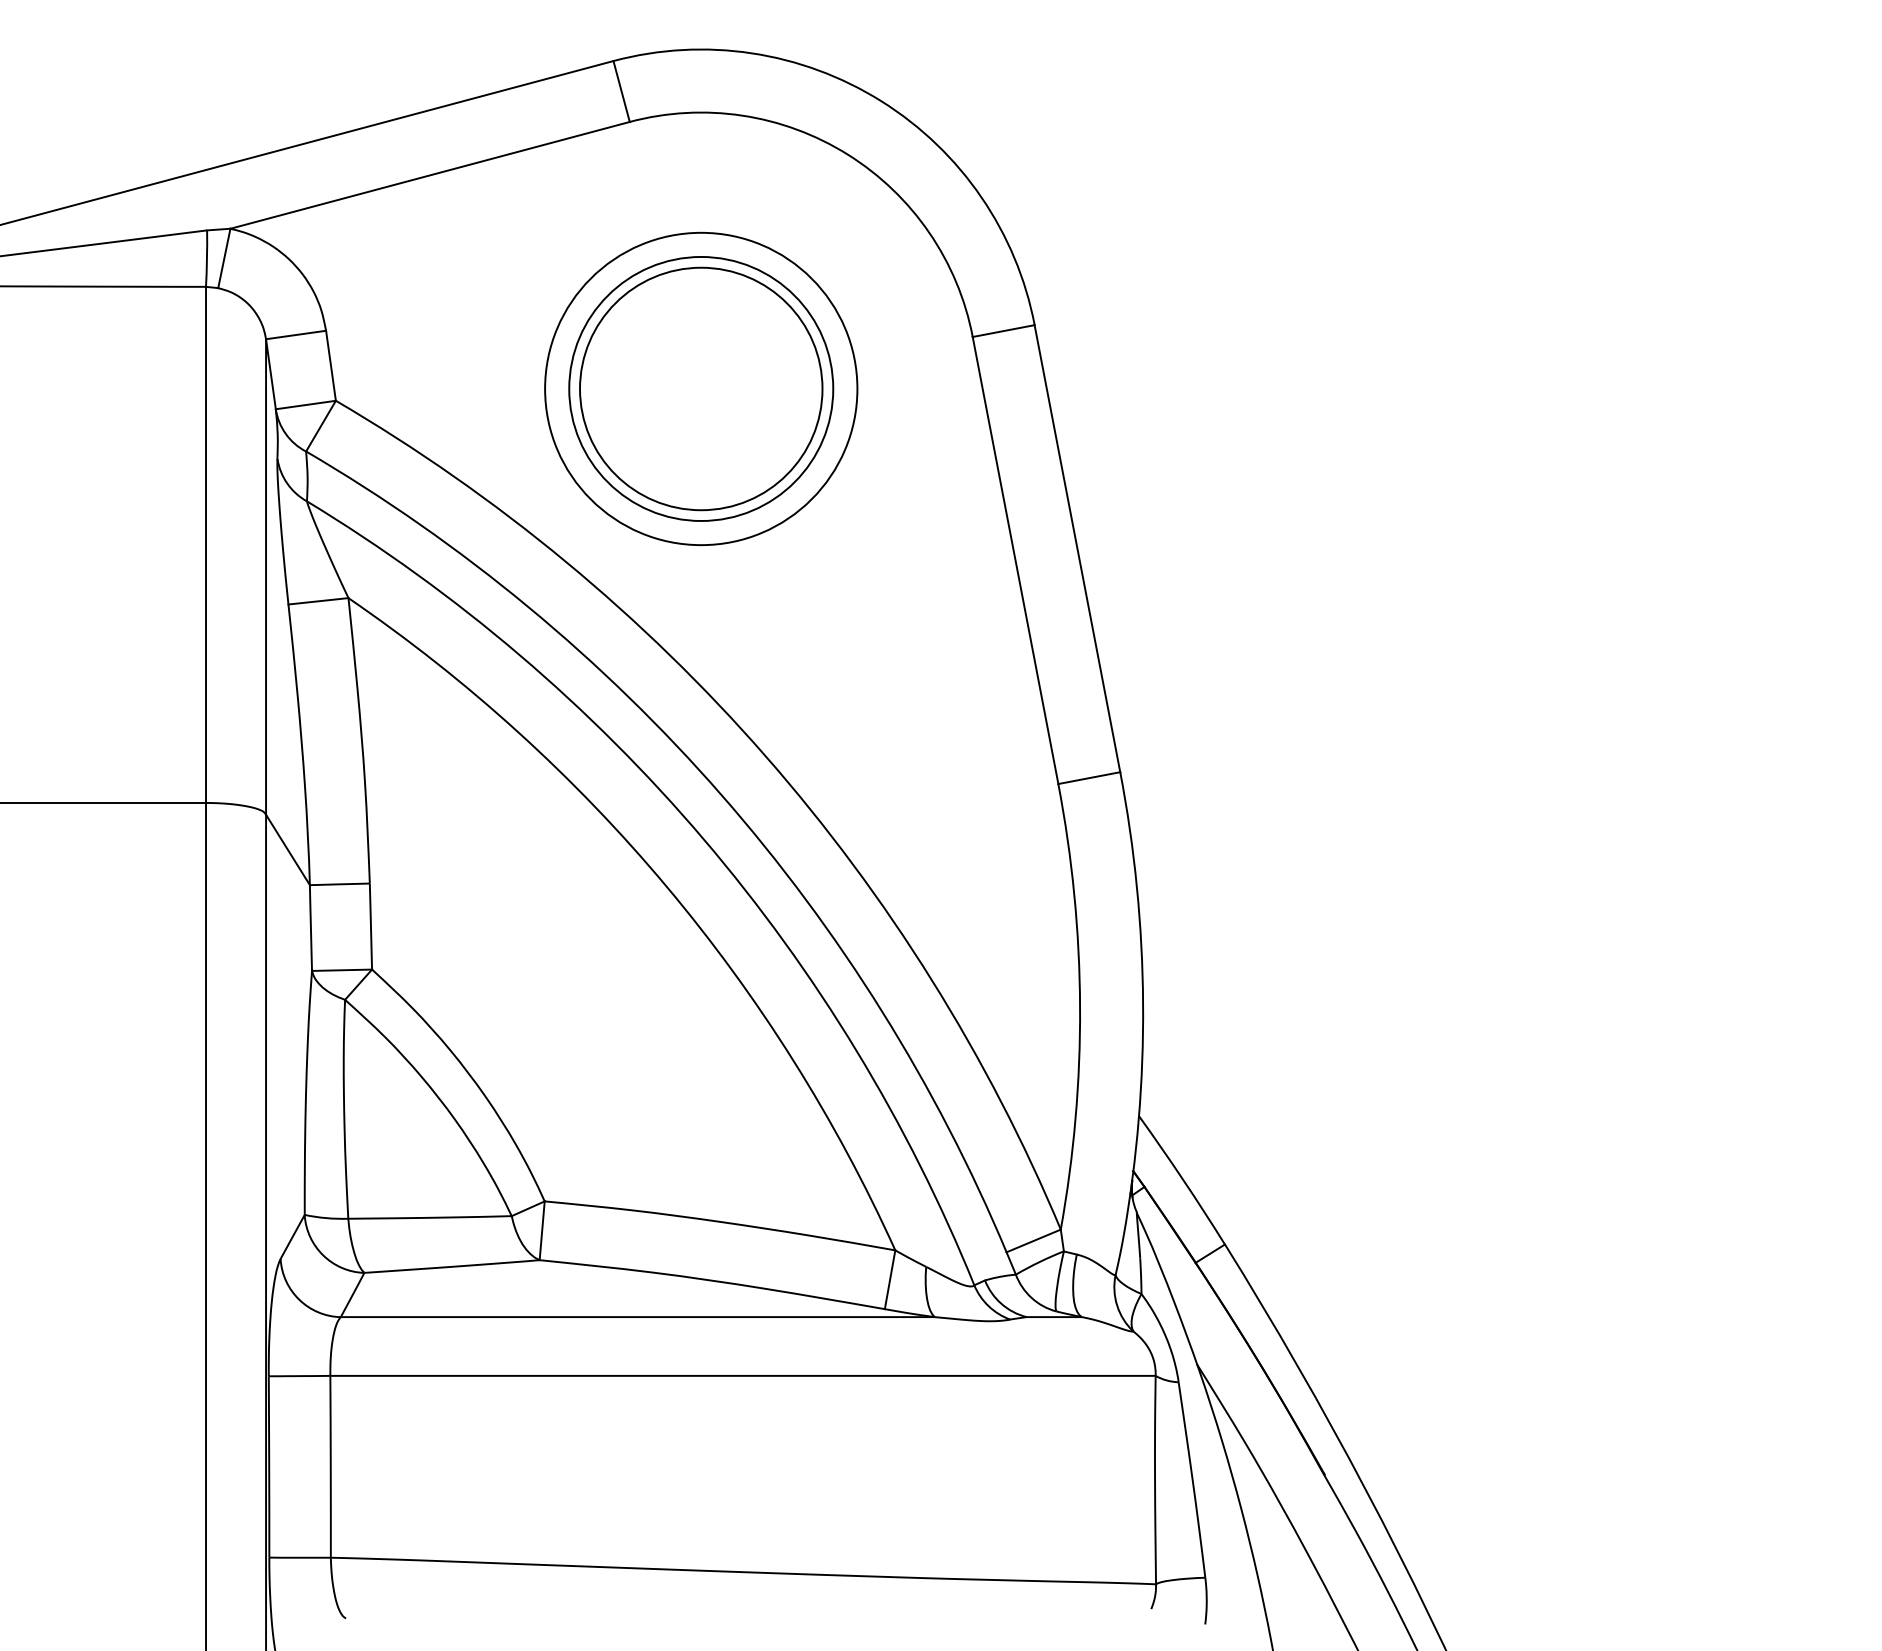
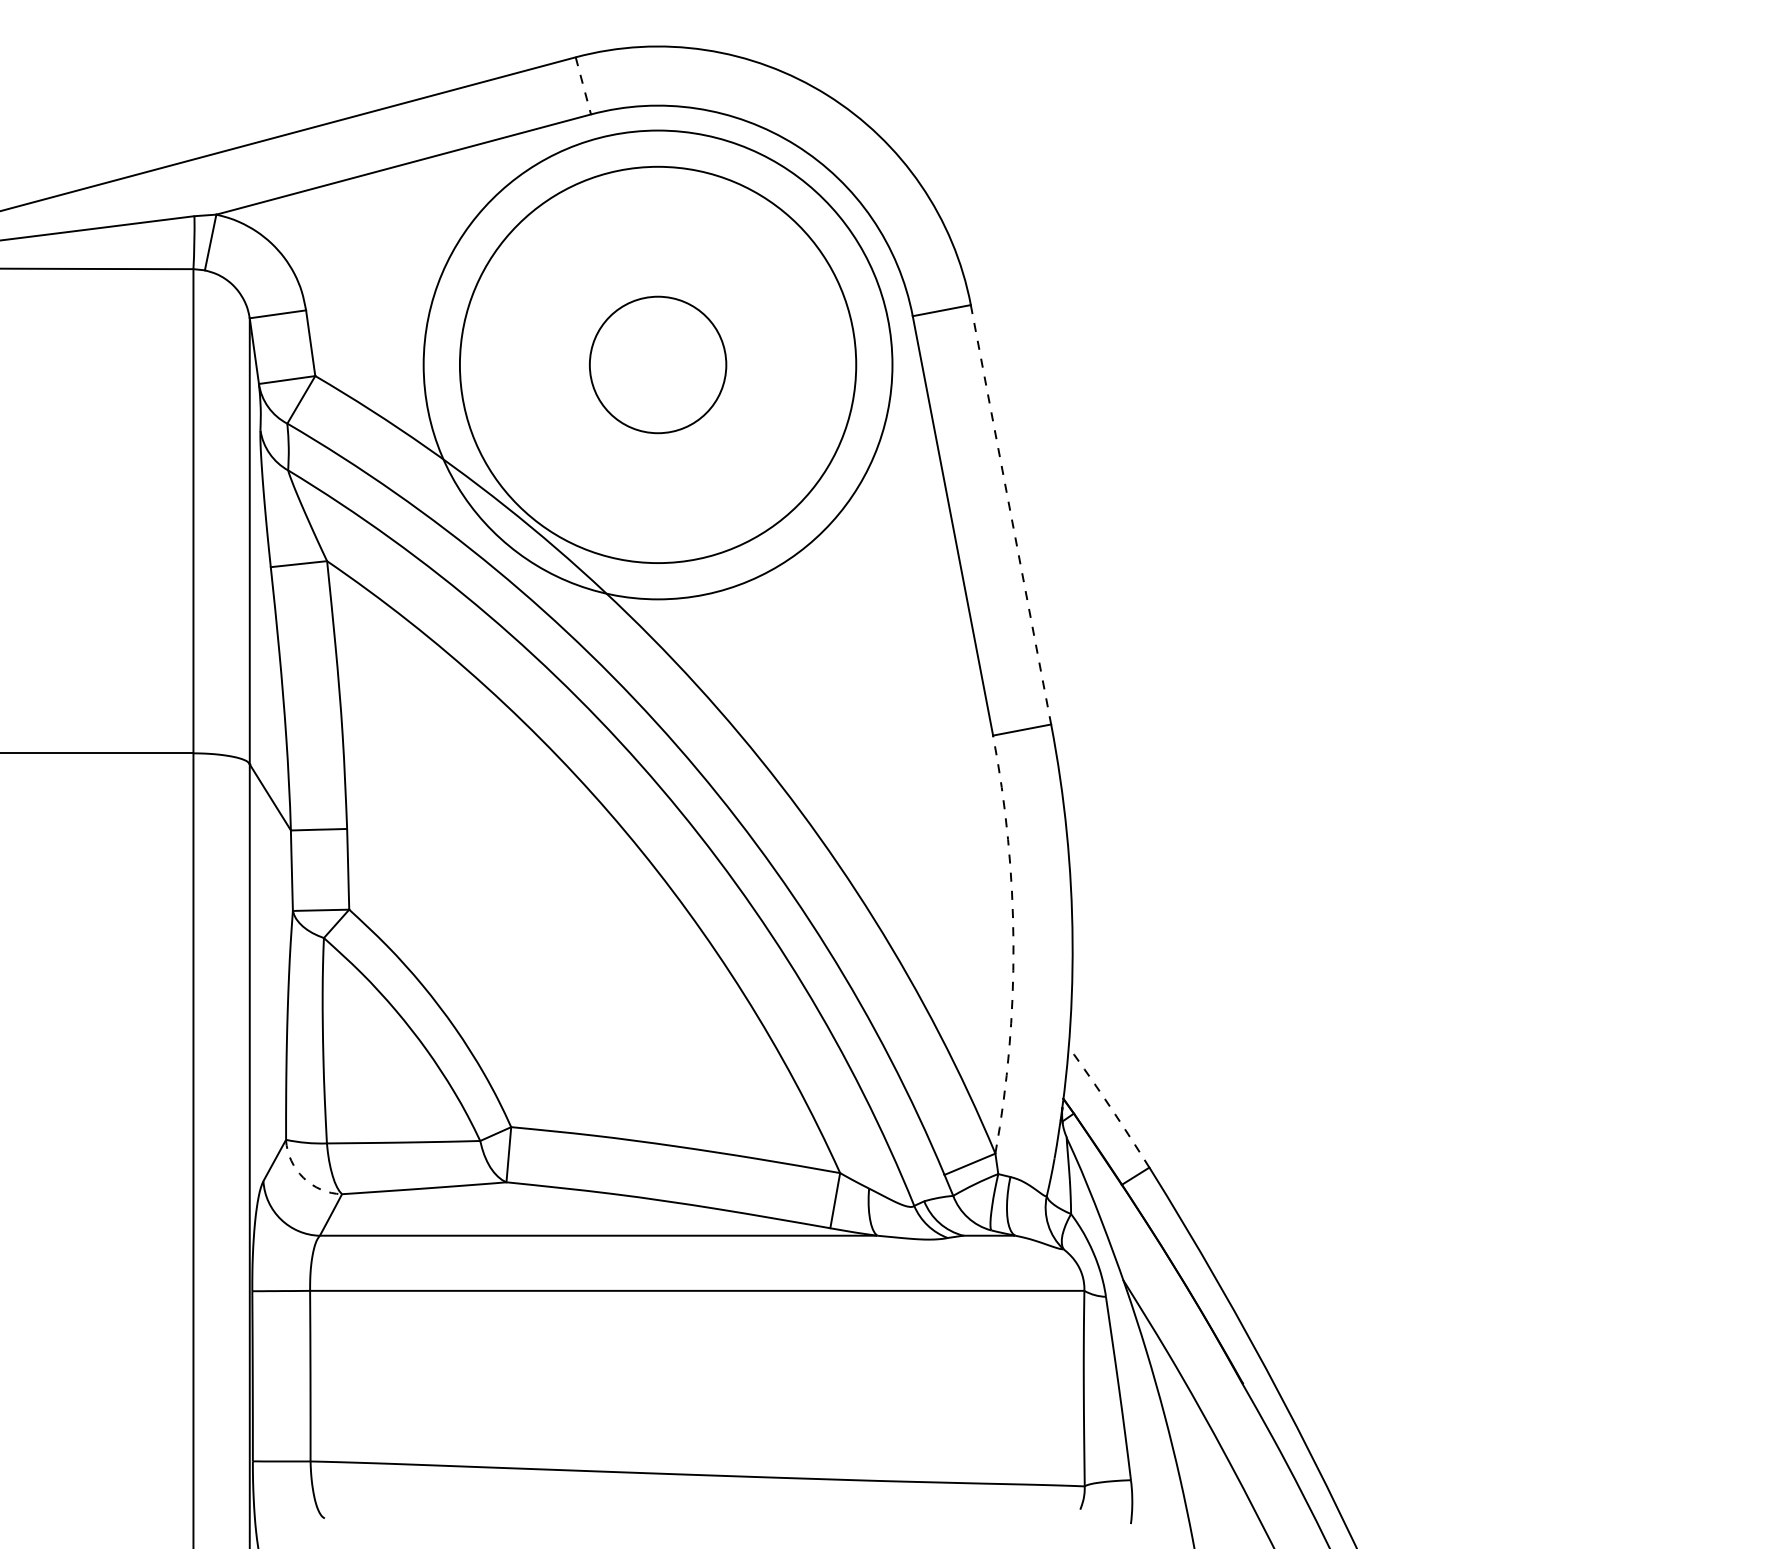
line: (621, 91) -> (583, 85), solid -> dashed
circle: (700, 388) -> (657, 364), size x0.6
circle: (700, 388) -> (657, 364), size x1.6
circle: (700, 388) -> (657, 364), size x1.6
line: (1077, 548) -> (1011, 514), solid -> dashed
arc: (1080, 1006) -> (1013, 944), solid -> dashed
arc: (1183, 1179) -> (1110, 1106), solid -> dashed
arc: (323, 1255) -> (303, 1177), solid -> dashed

